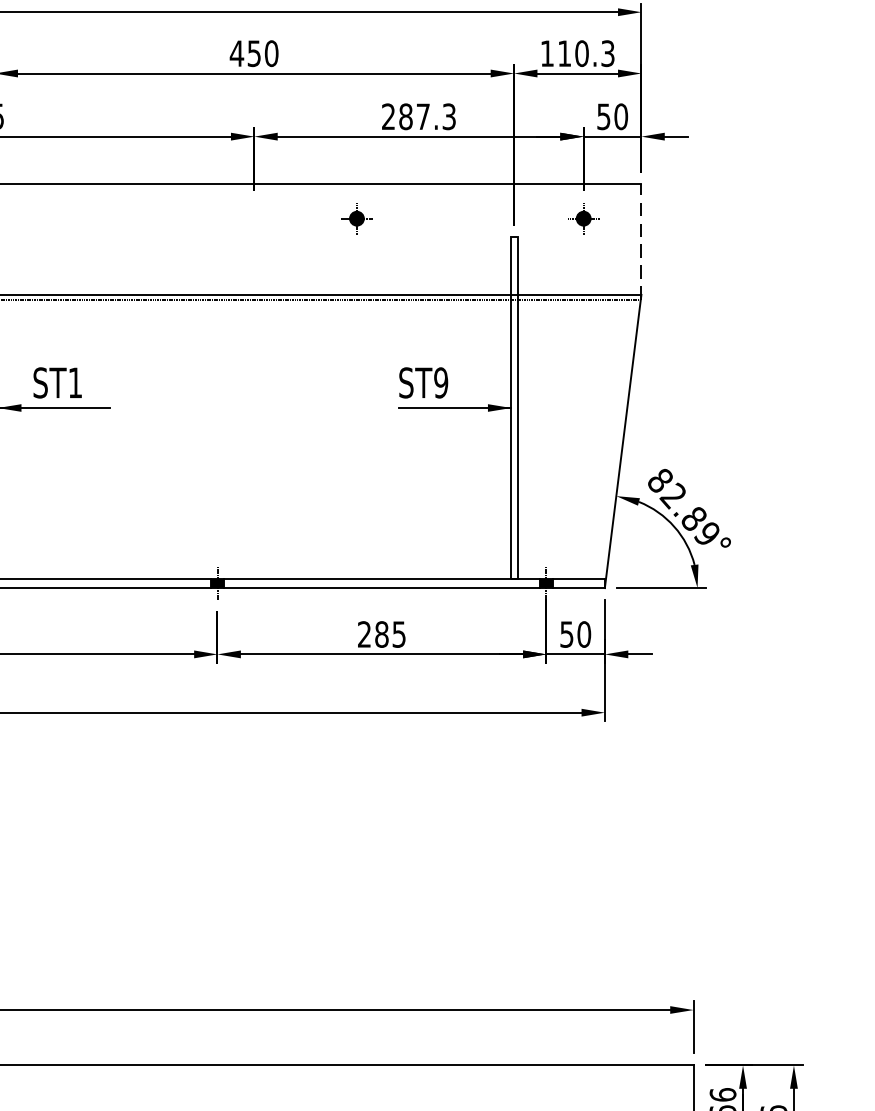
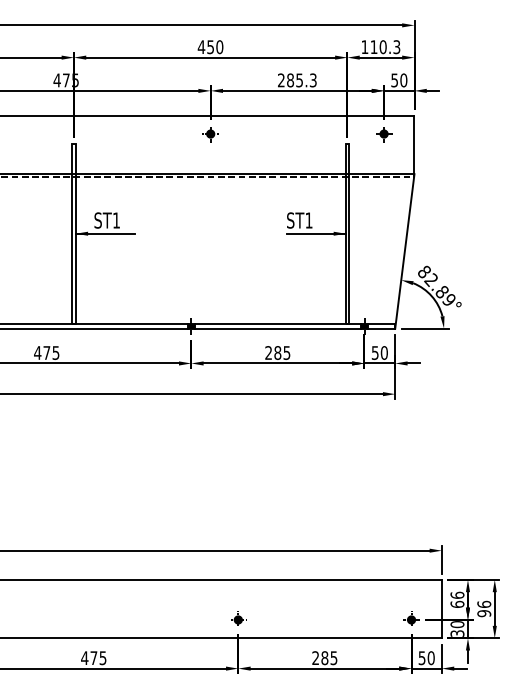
text: (423, 116) -> (299, 80), 287.3 -> 285.3
part: (356, 219) -> (210, 134), moved
line: (641, 240) -> (414, 145), dashed -> solid
text: (440, 382) -> (308, 220), ST9 -> ST1

